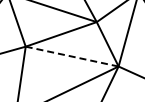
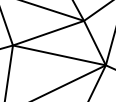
line: (71, 56) -> (58, 55), dashed -> solid

